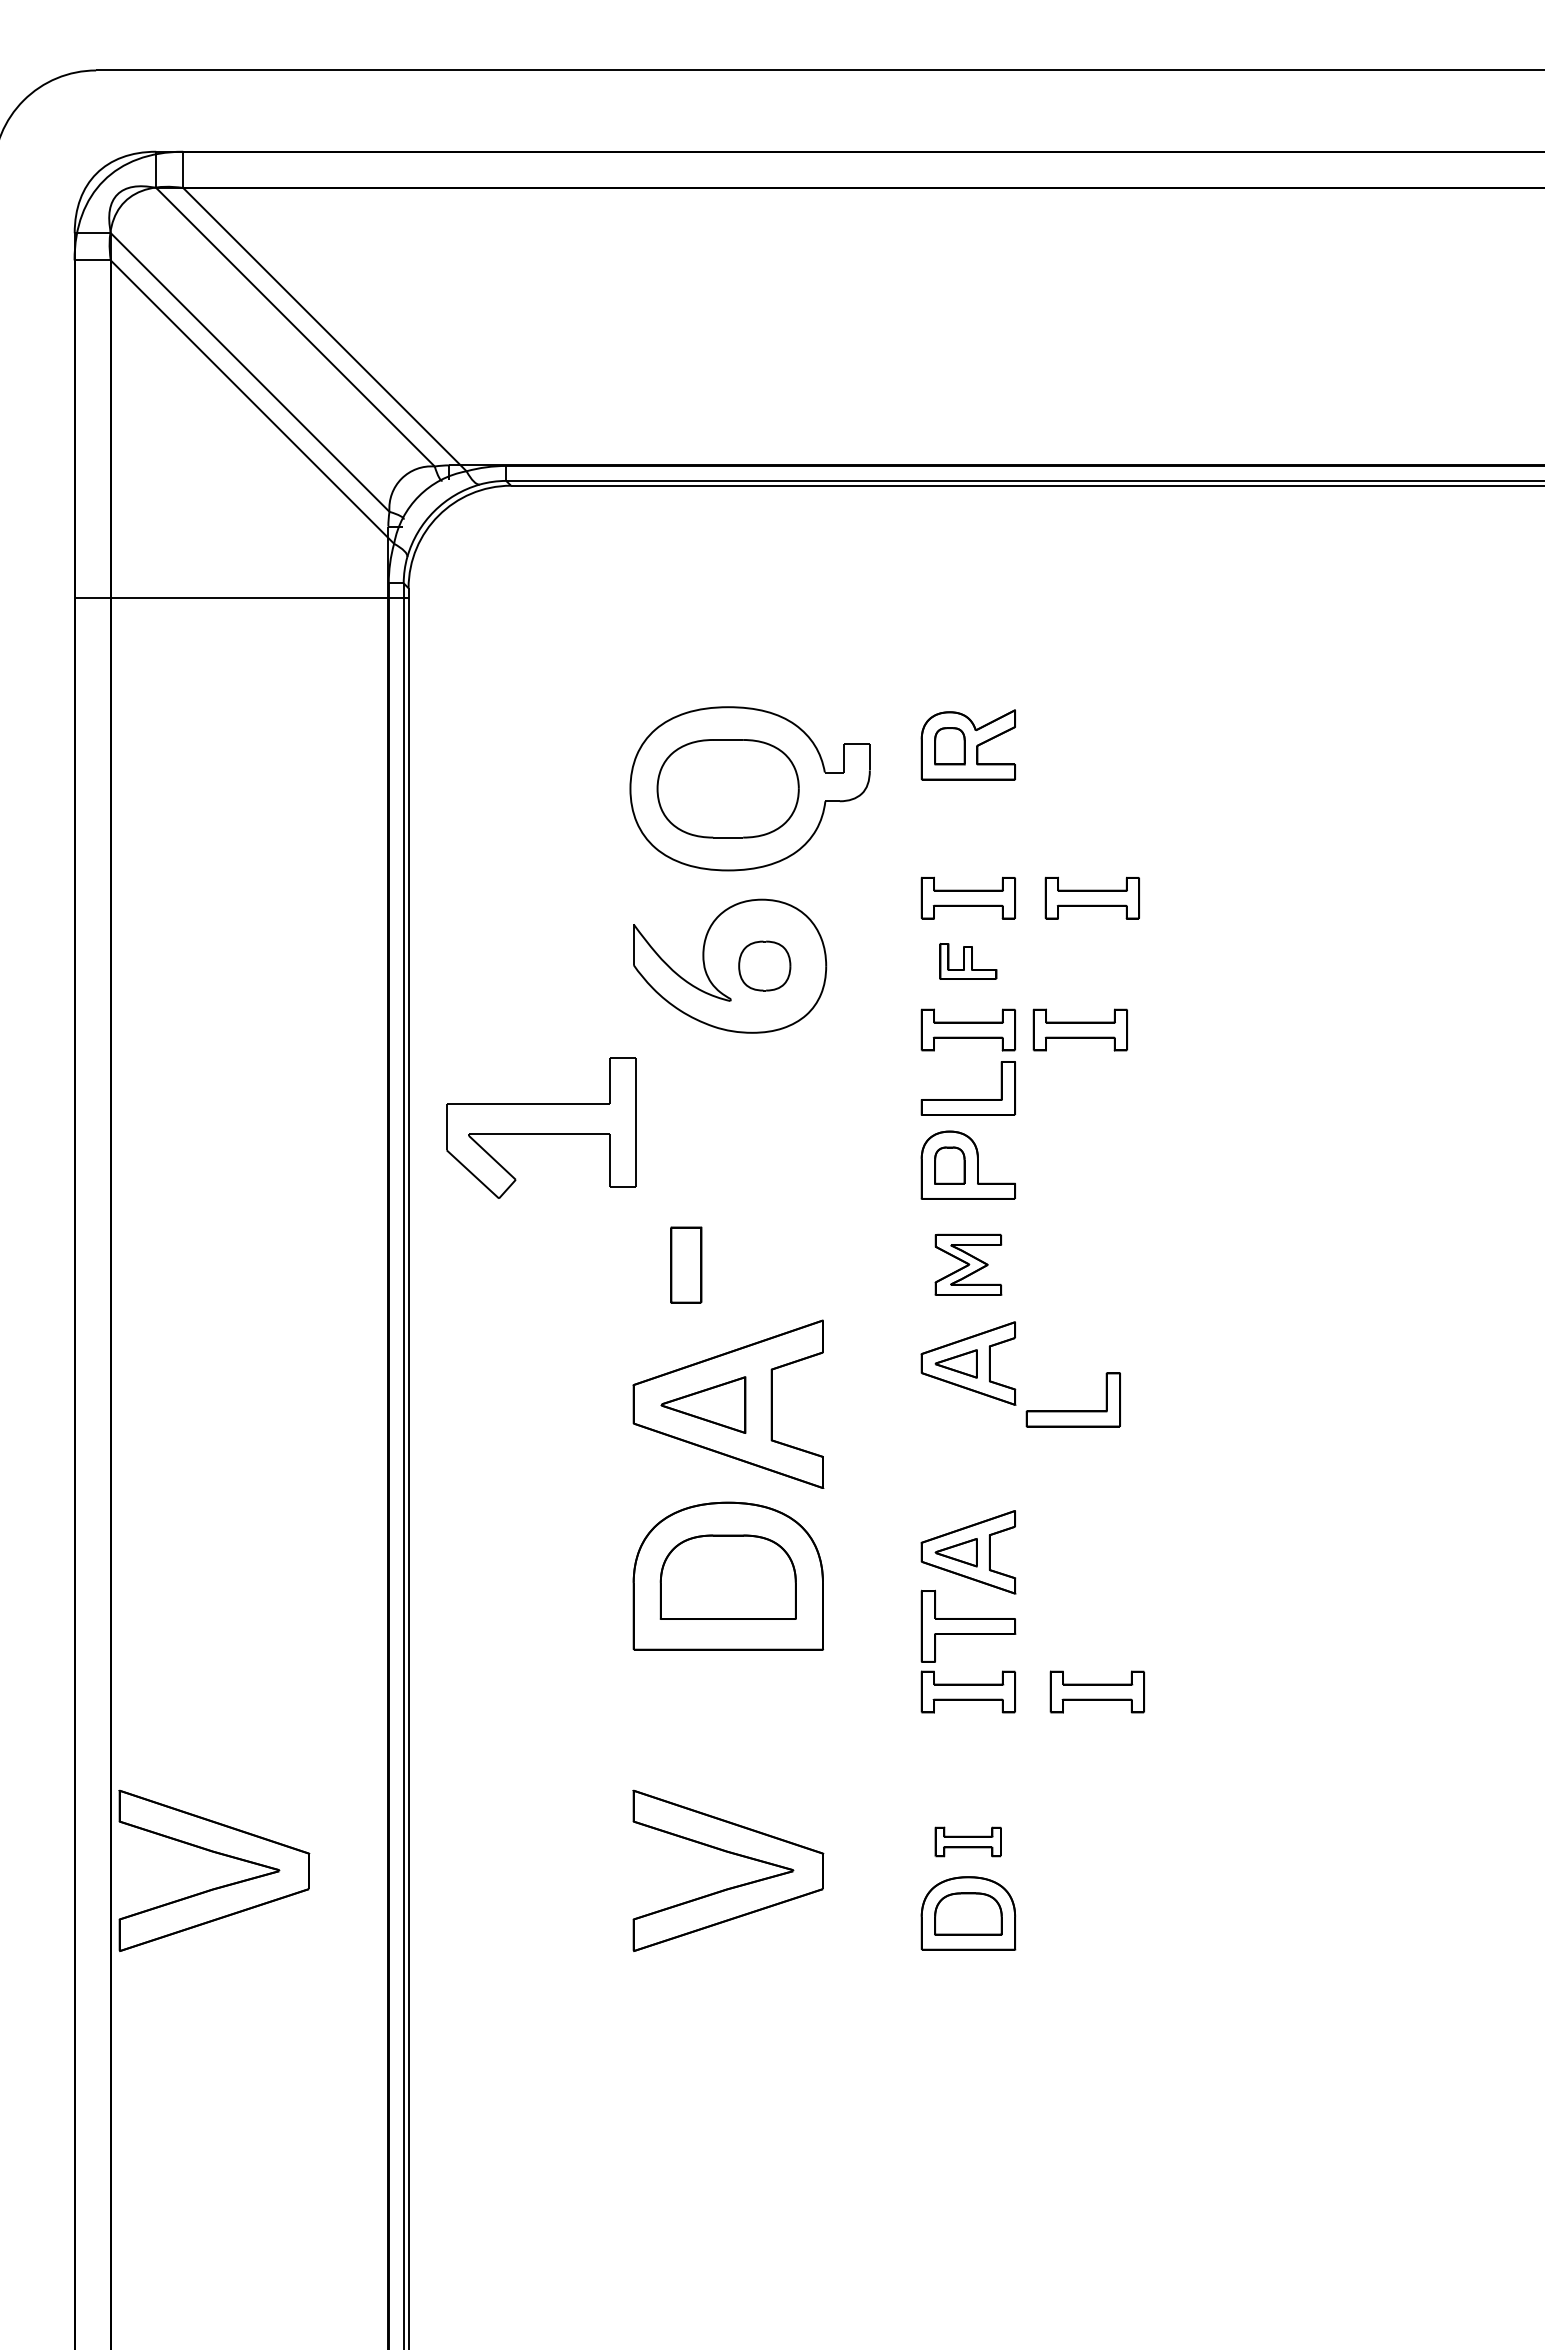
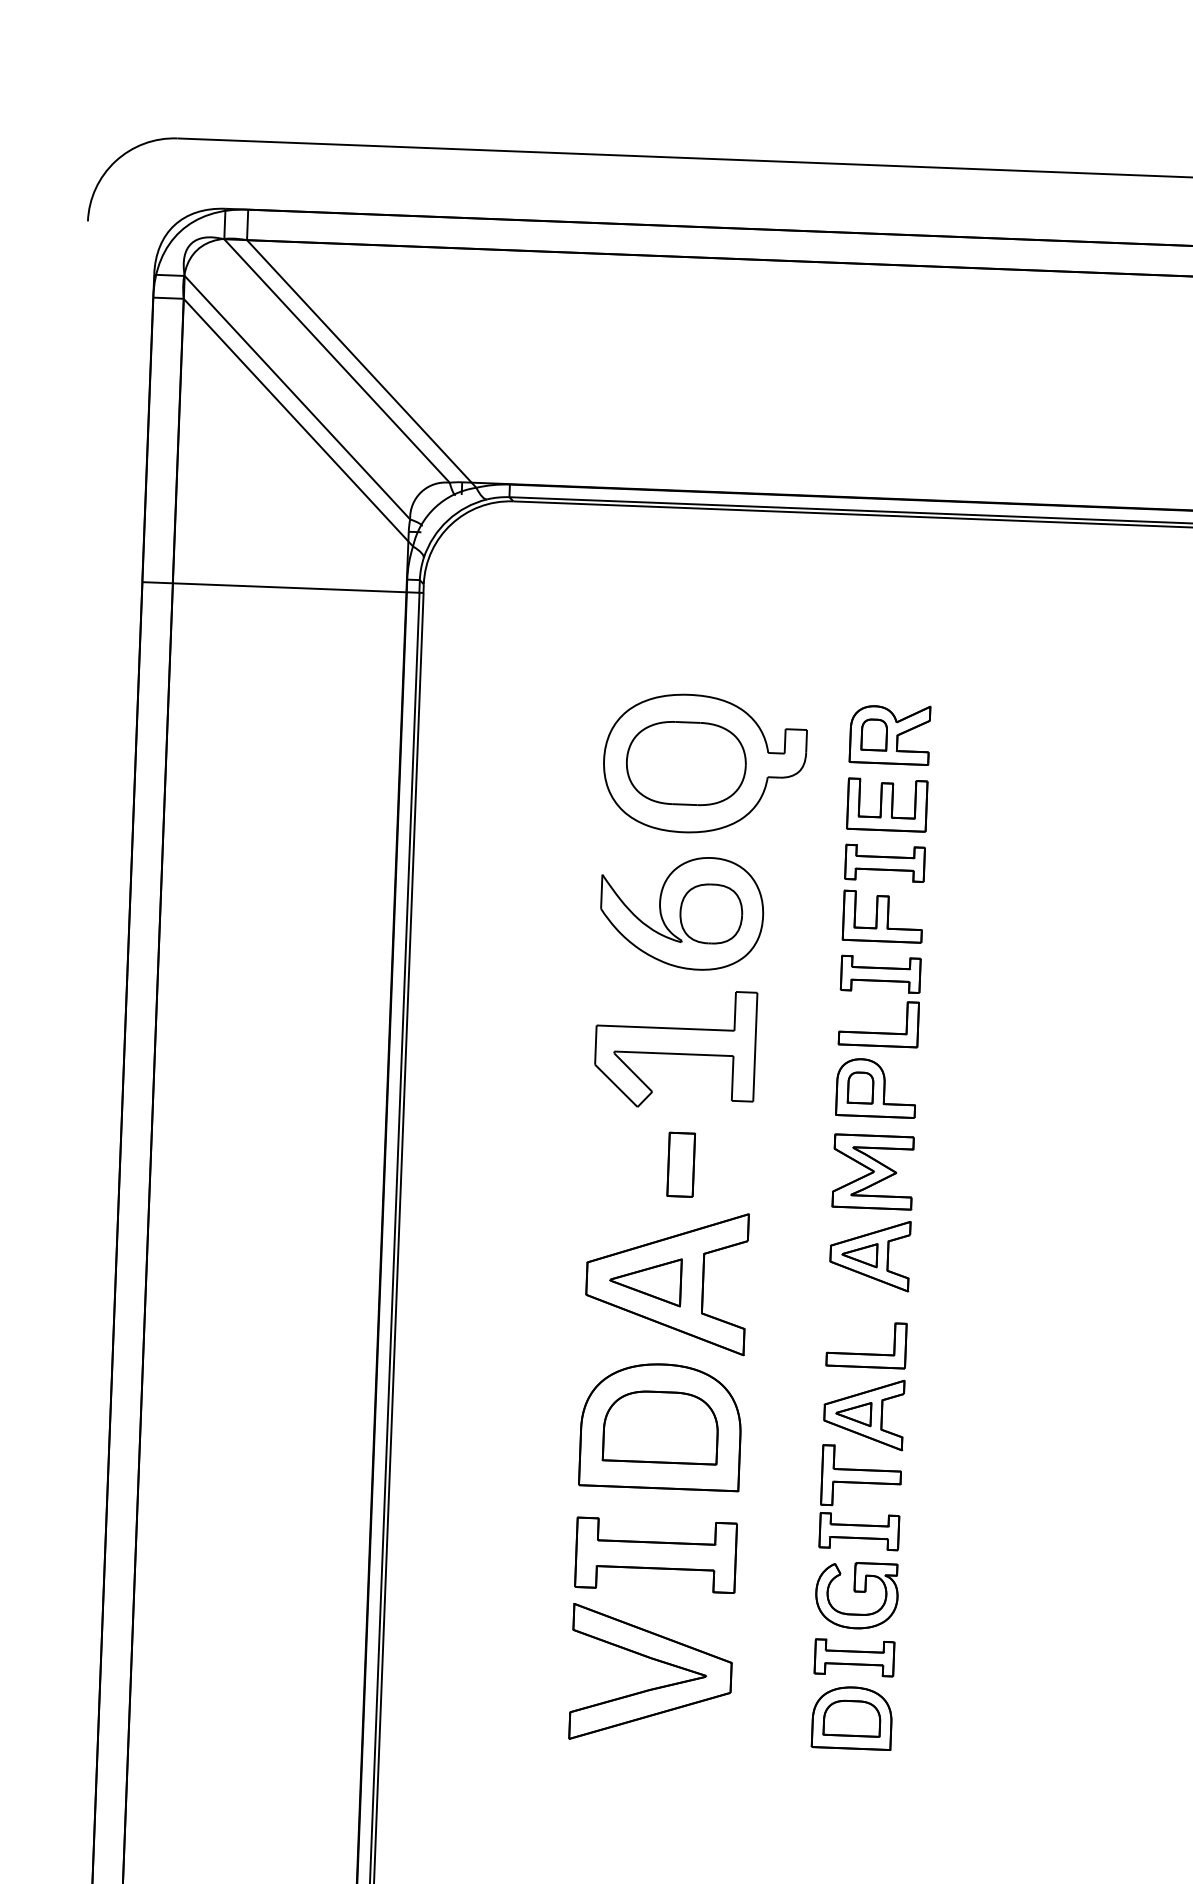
part: (967, 828) -> (886, 804), added
part: (1091, 897) -> (988, 866), removed
part: (968, 961) -> (883, 916), size x1.67
part: (764, 965) -> (711, 913), size x1.43
part: (1079, 1029) -> (974, 977), removed
part: (541, 1127) -> (675, 1048), moved
part: (686, 1264) -> (681, 1164), moved
part: (968, 1264) -> (873, 1171), size x1.43
part: (1072, 1410) -> (865, 1353), moved
part: (1096, 1691) -> (967, 1535), removed
part: (727, 1729) -> (655, 1555), added
part: (968, 1767) -> (856, 1595), added
part: (967, 1841) -> (853, 1657), size x1.43
part: (218, 1854) -> (222, 1644), removed

